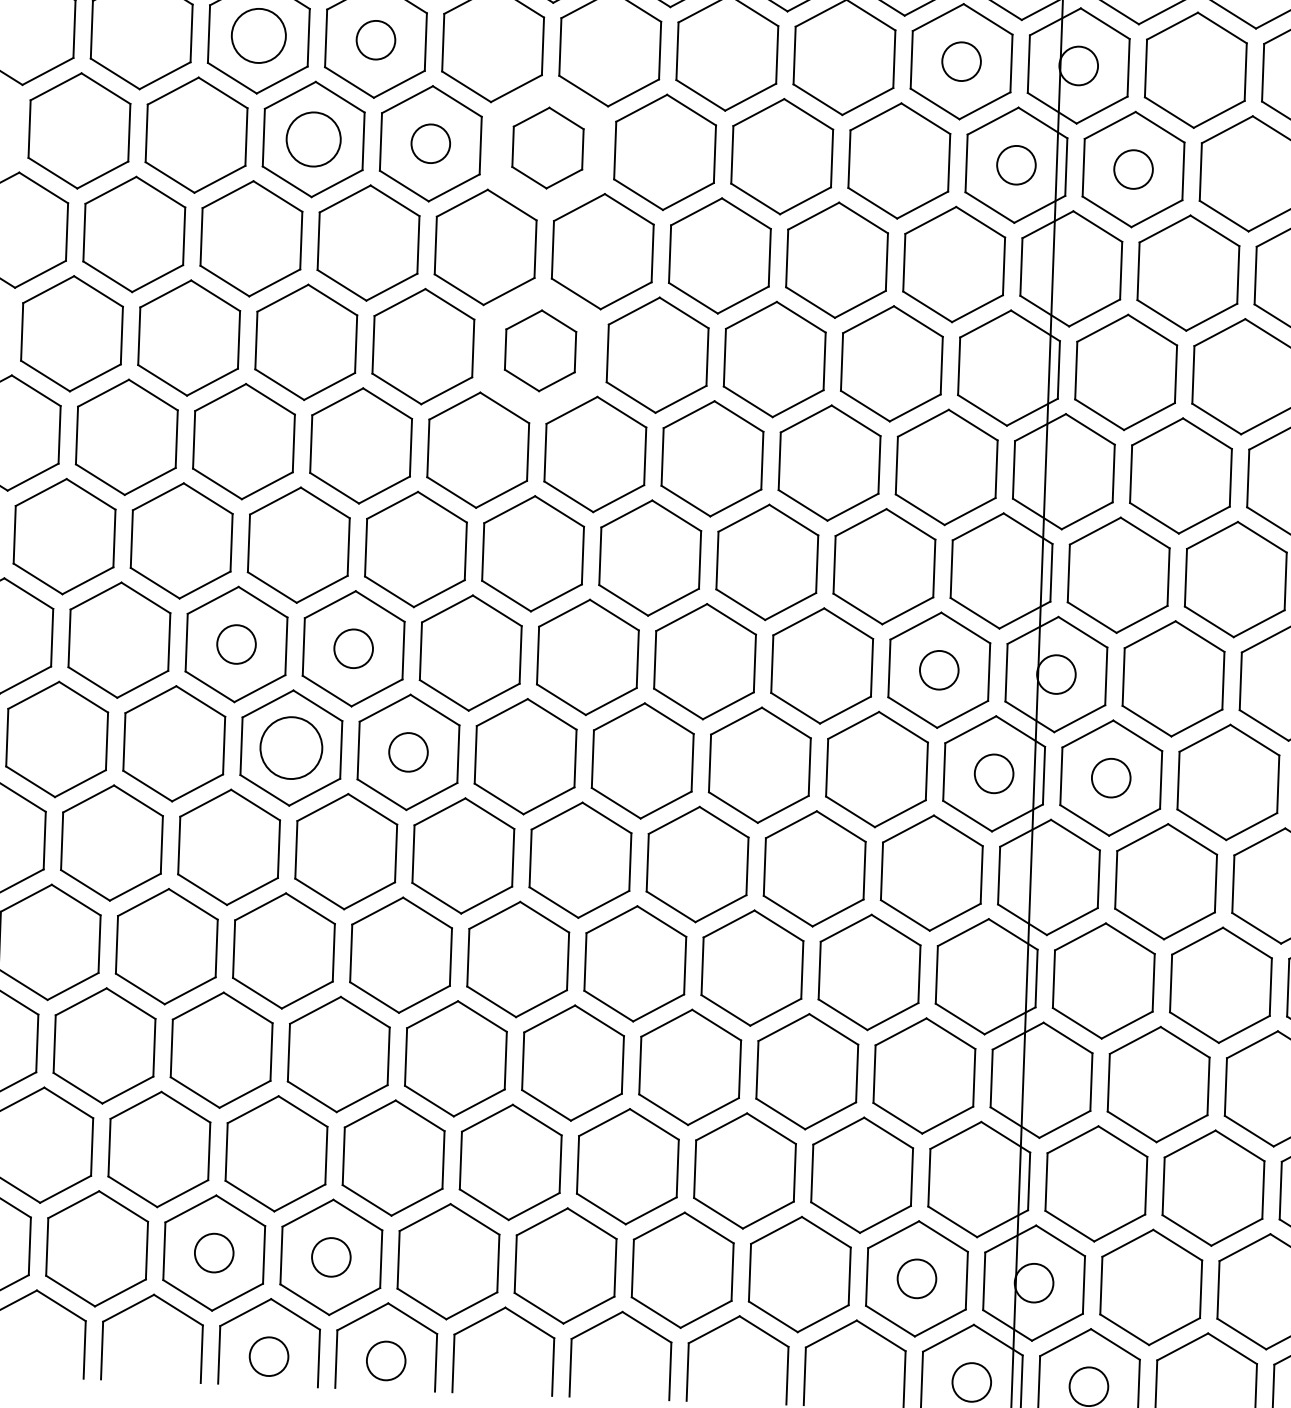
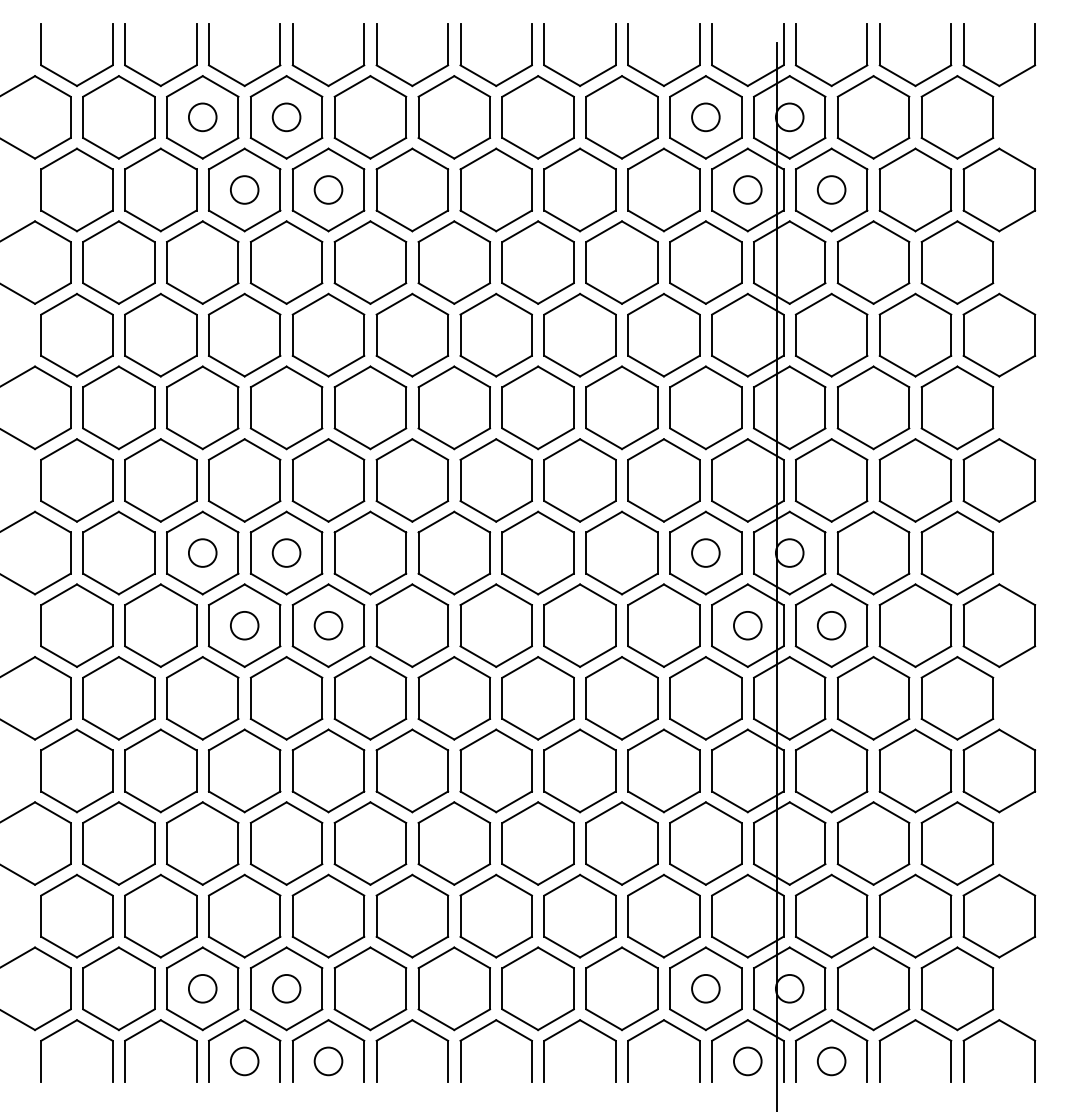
circle: (258, 36) -> (202, 117), size x0.71
circle: (313, 138) -> (244, 189), size x0.71
part: (548, 147) -> (412, 189), size x1.43
part: (540, 349) -> (412, 334), size x1.43
circle: (291, 747) -> (244, 625), size x0.62

